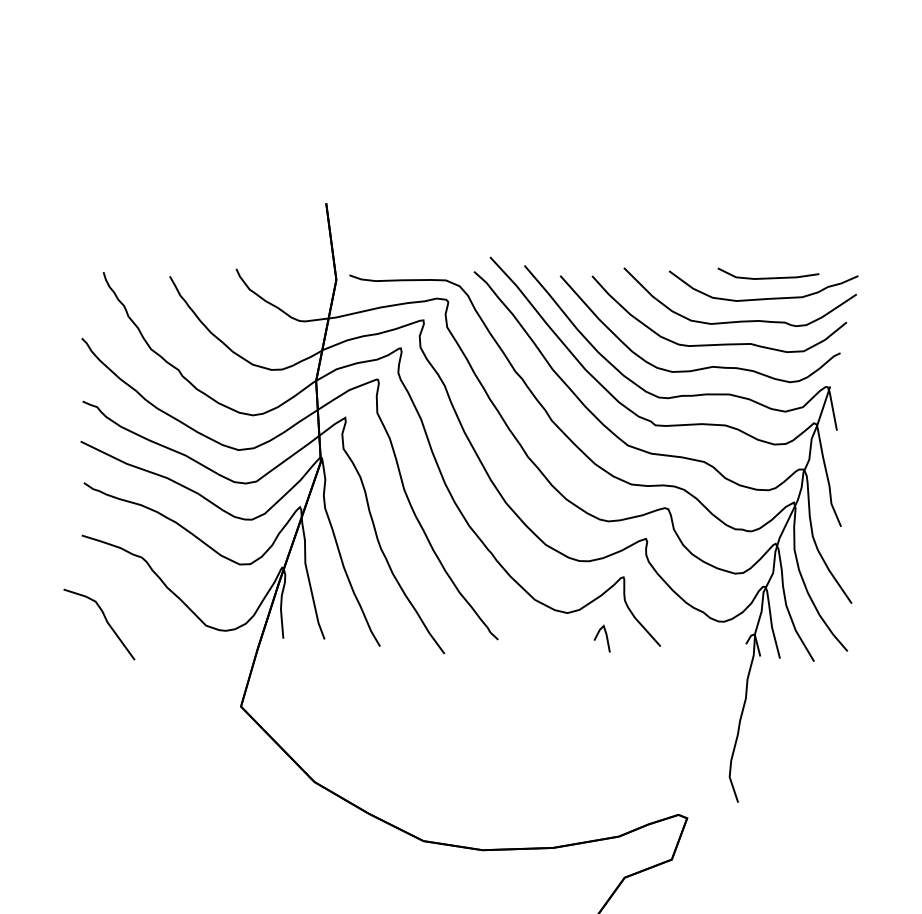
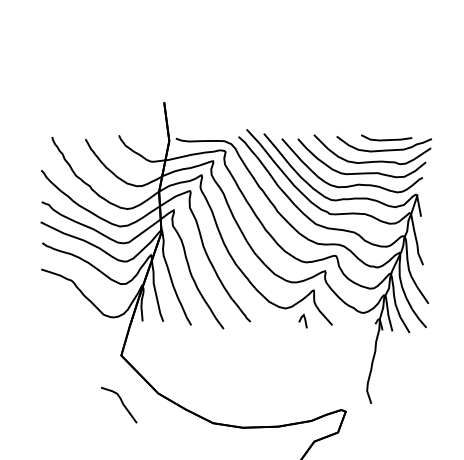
curve: (104, 621) -> (121, 403), moved

